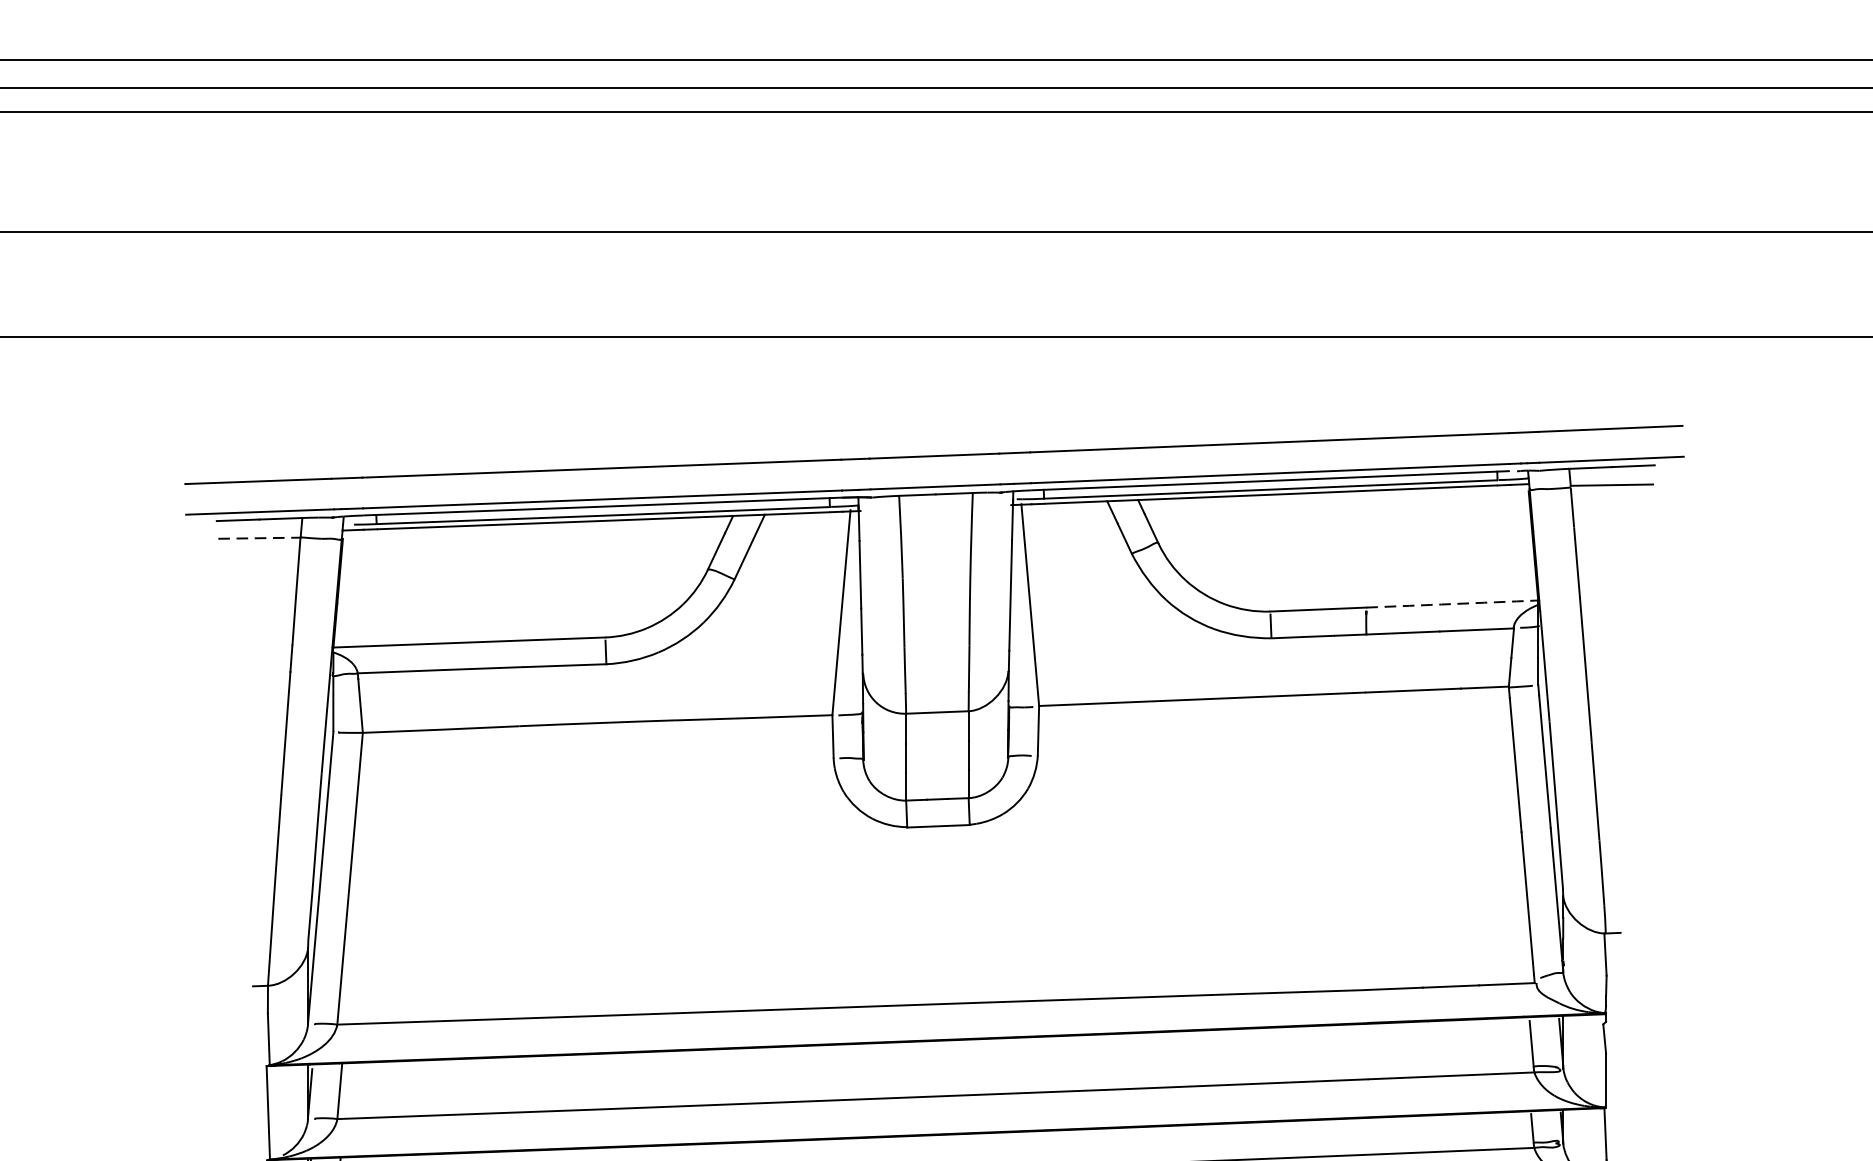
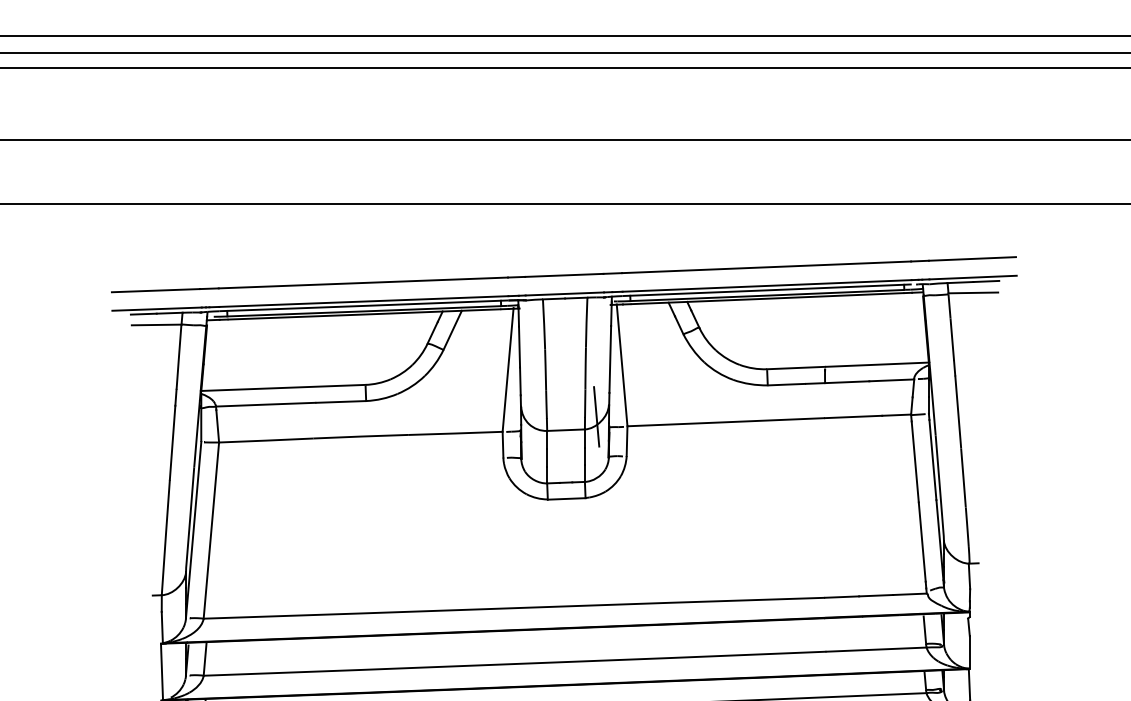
line: (259, 537) -> (156, 324), dashed -> solid
arc: (1451, 603) -> (876, 364), dashed -> solid
line: (987, 689) -> (596, 416), added

